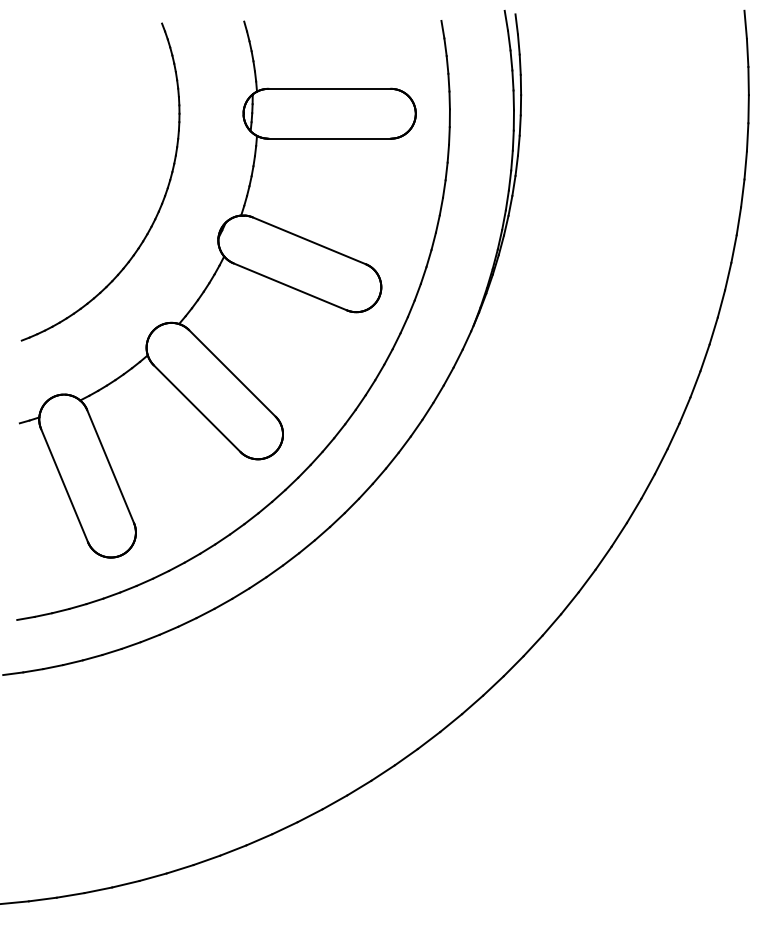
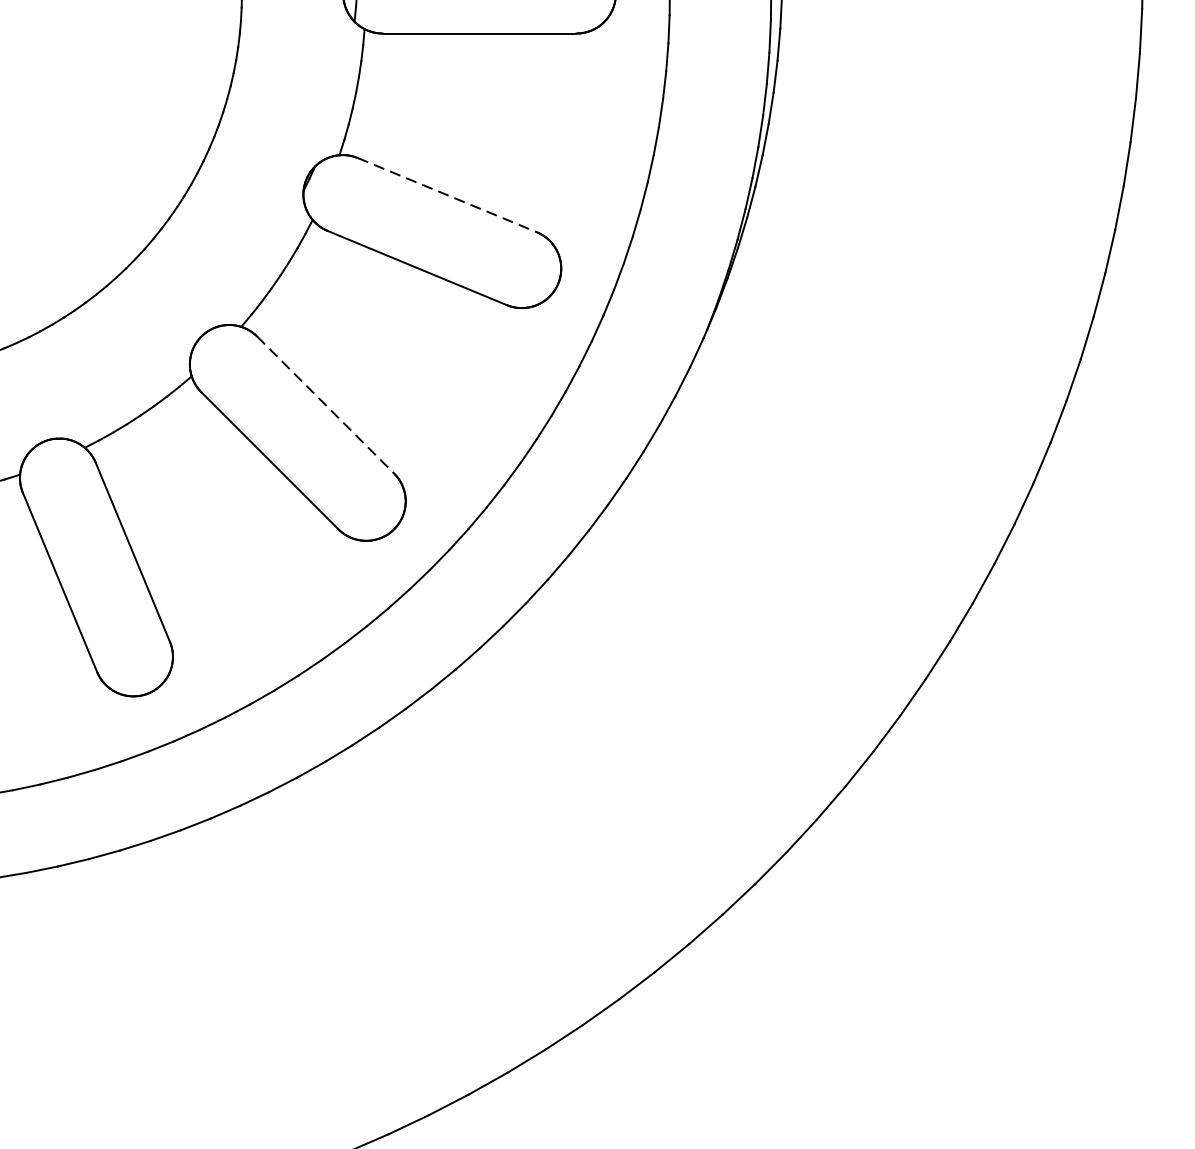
line: (309, 241) -> (447, 196), solid -> dashed
line: (232, 373) -> (325, 405), solid -> dashed

